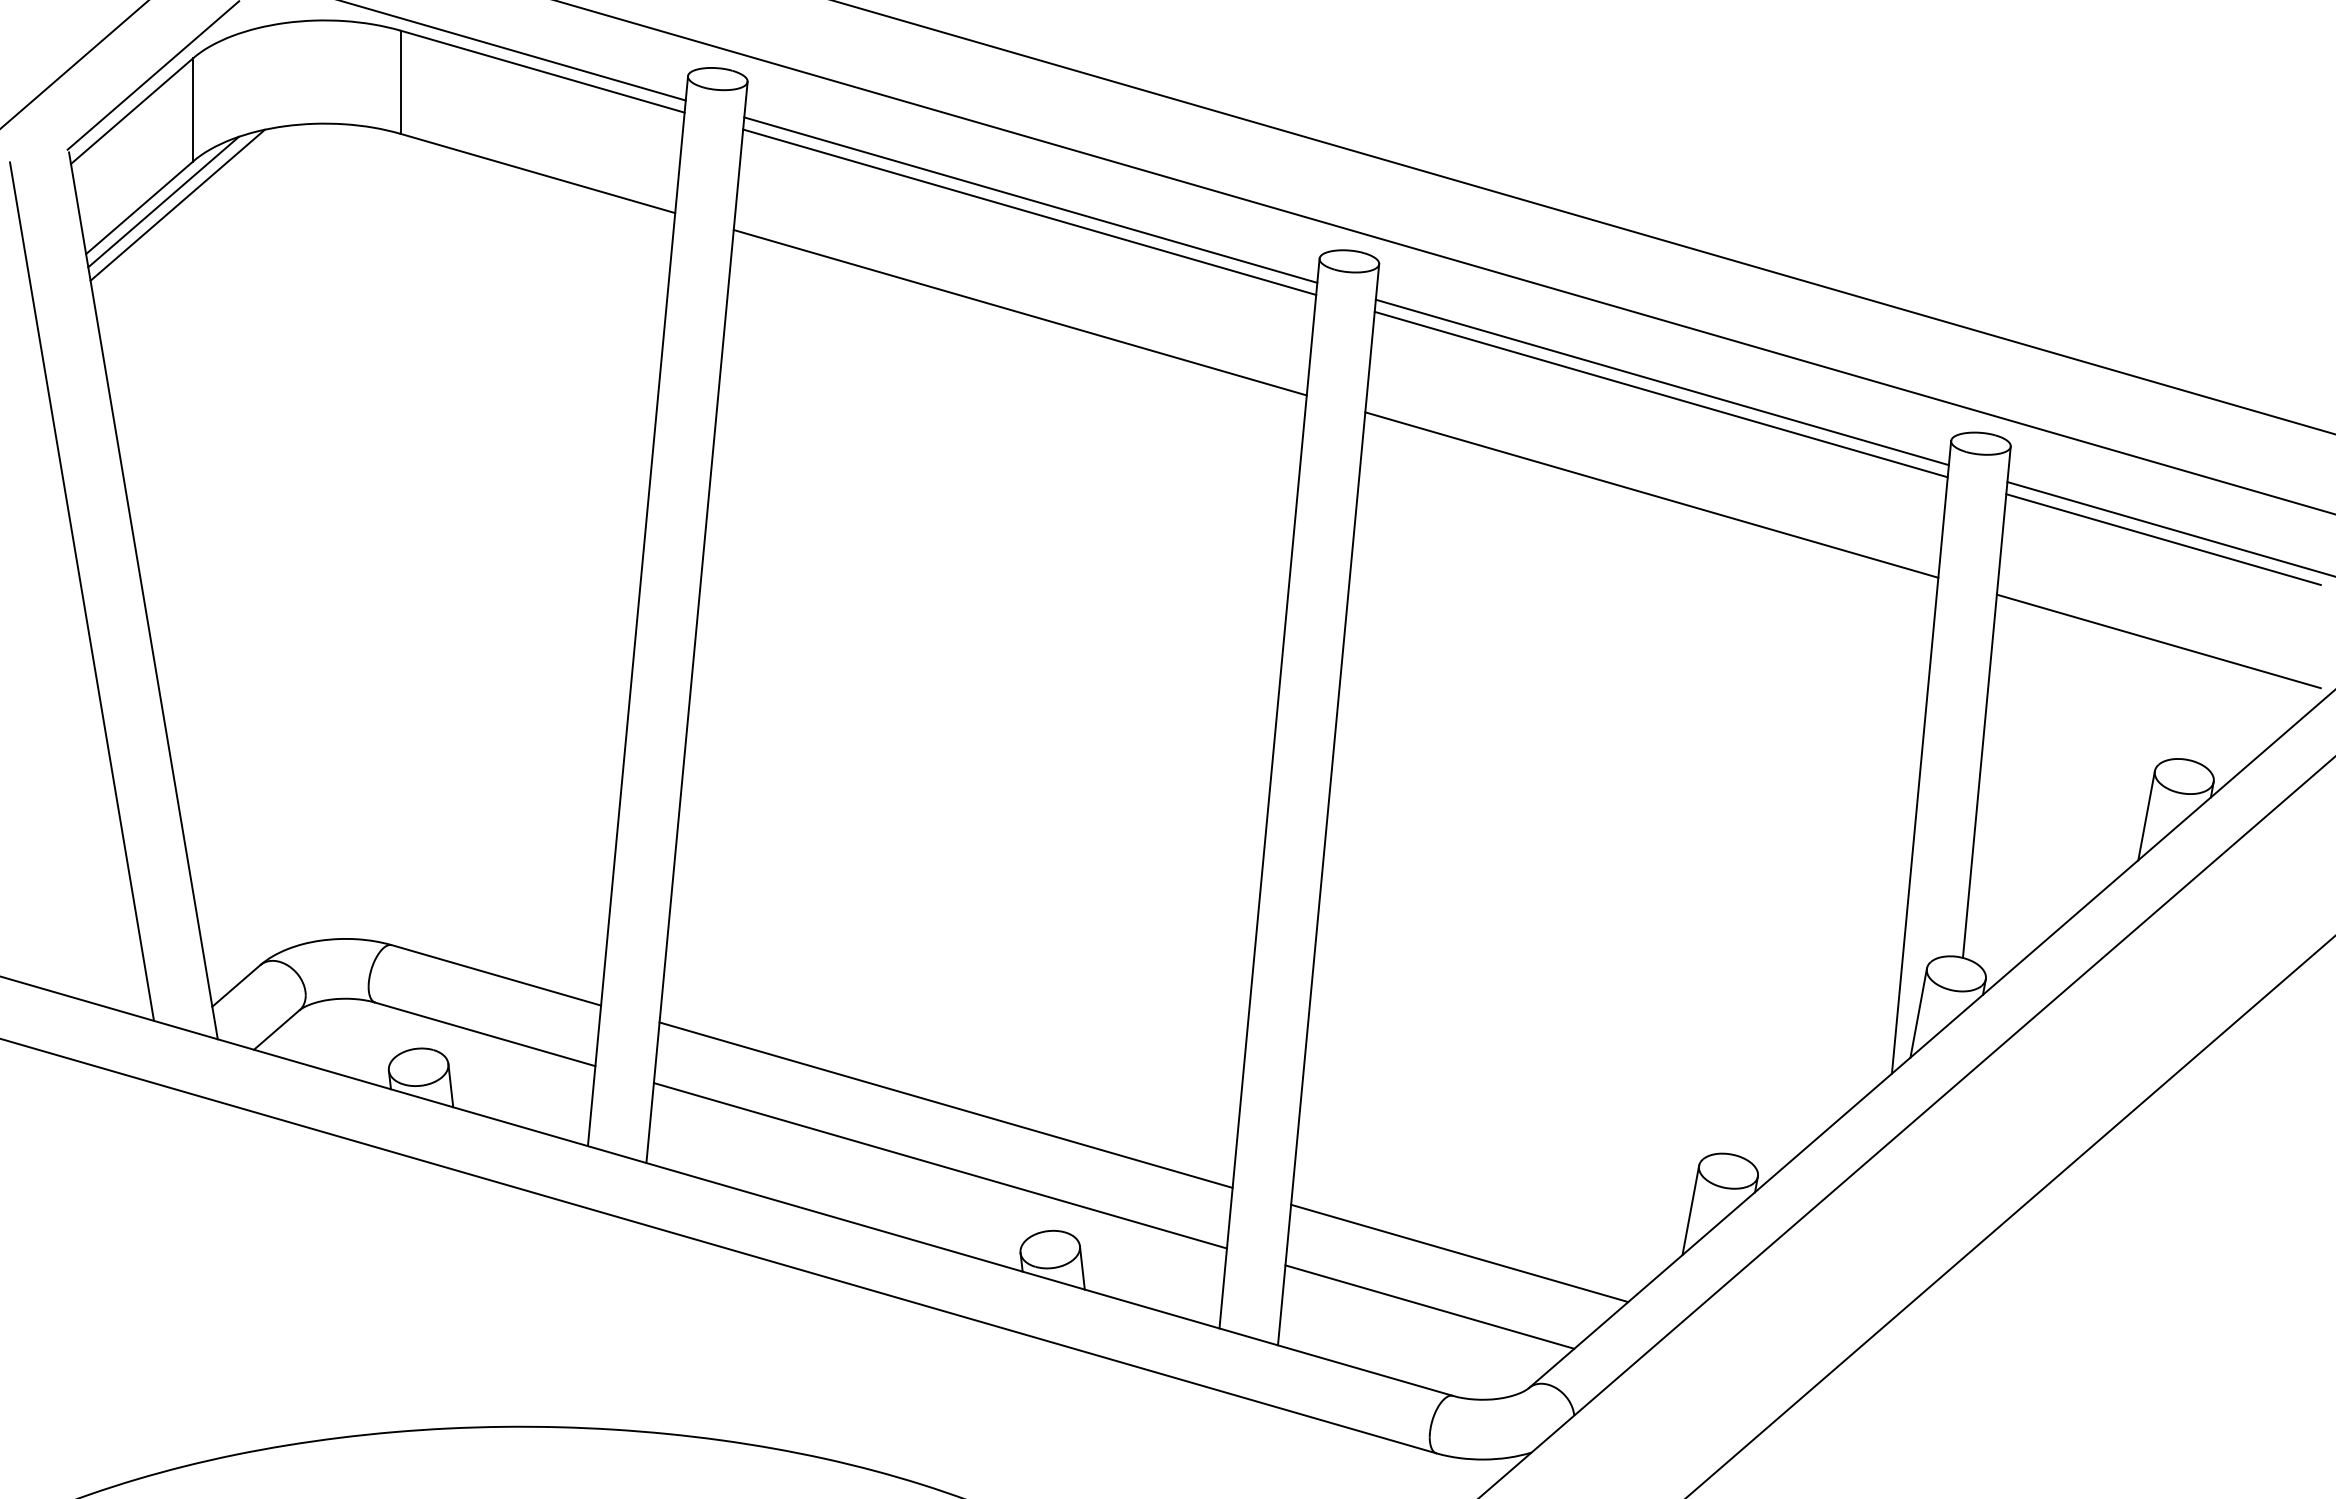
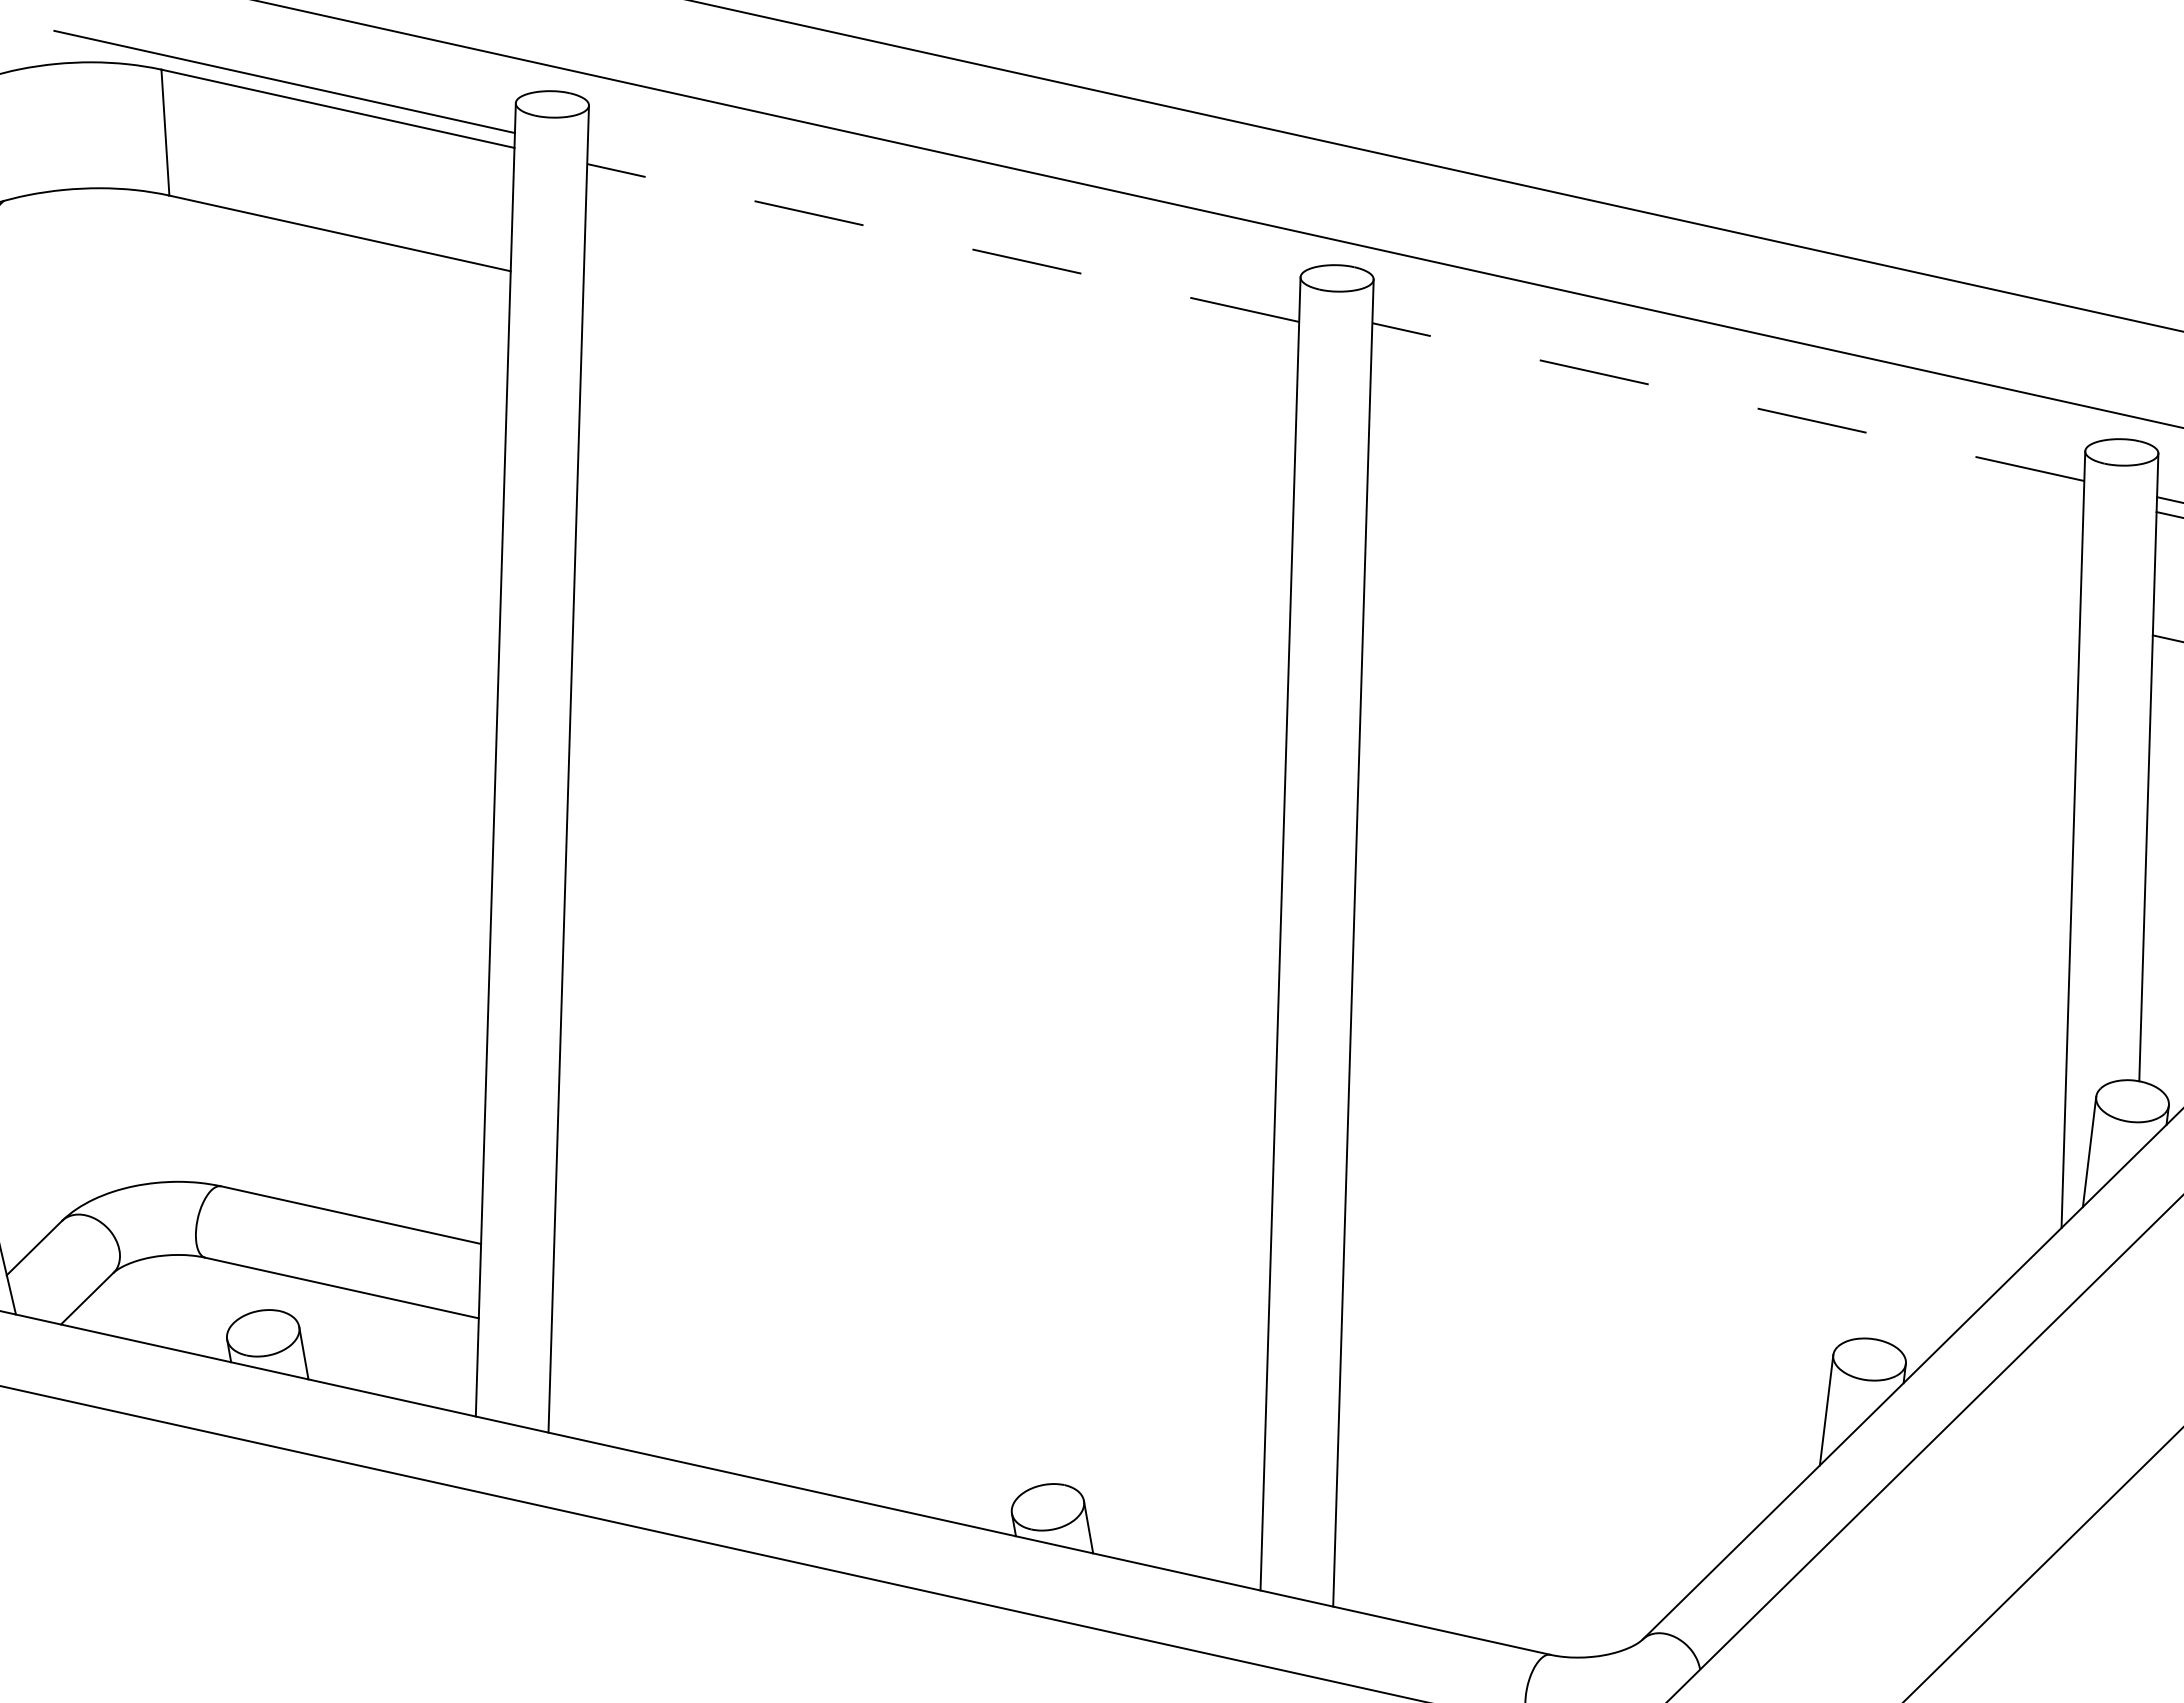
line: (1030, 199) -> (943, 227), removed
line: (1029, 212) -> (942, 243), solid -> dashed
line: (1019, 312) -> (938, 366), removed
line: (1661, 382) -> (1727, 402), solid -> dashed
line: (1660, 394) -> (1726, 416), removed
line: (1651, 494) -> (1723, 539), removed
line: (945, 1104) -> (908, 1338), removed
line: (939, 1165) -> (906, 1413), removed
line: (1459, 1253) -> (1547, 1480), removed
line: (1429, 1306) -> (1515, 1547), removed

